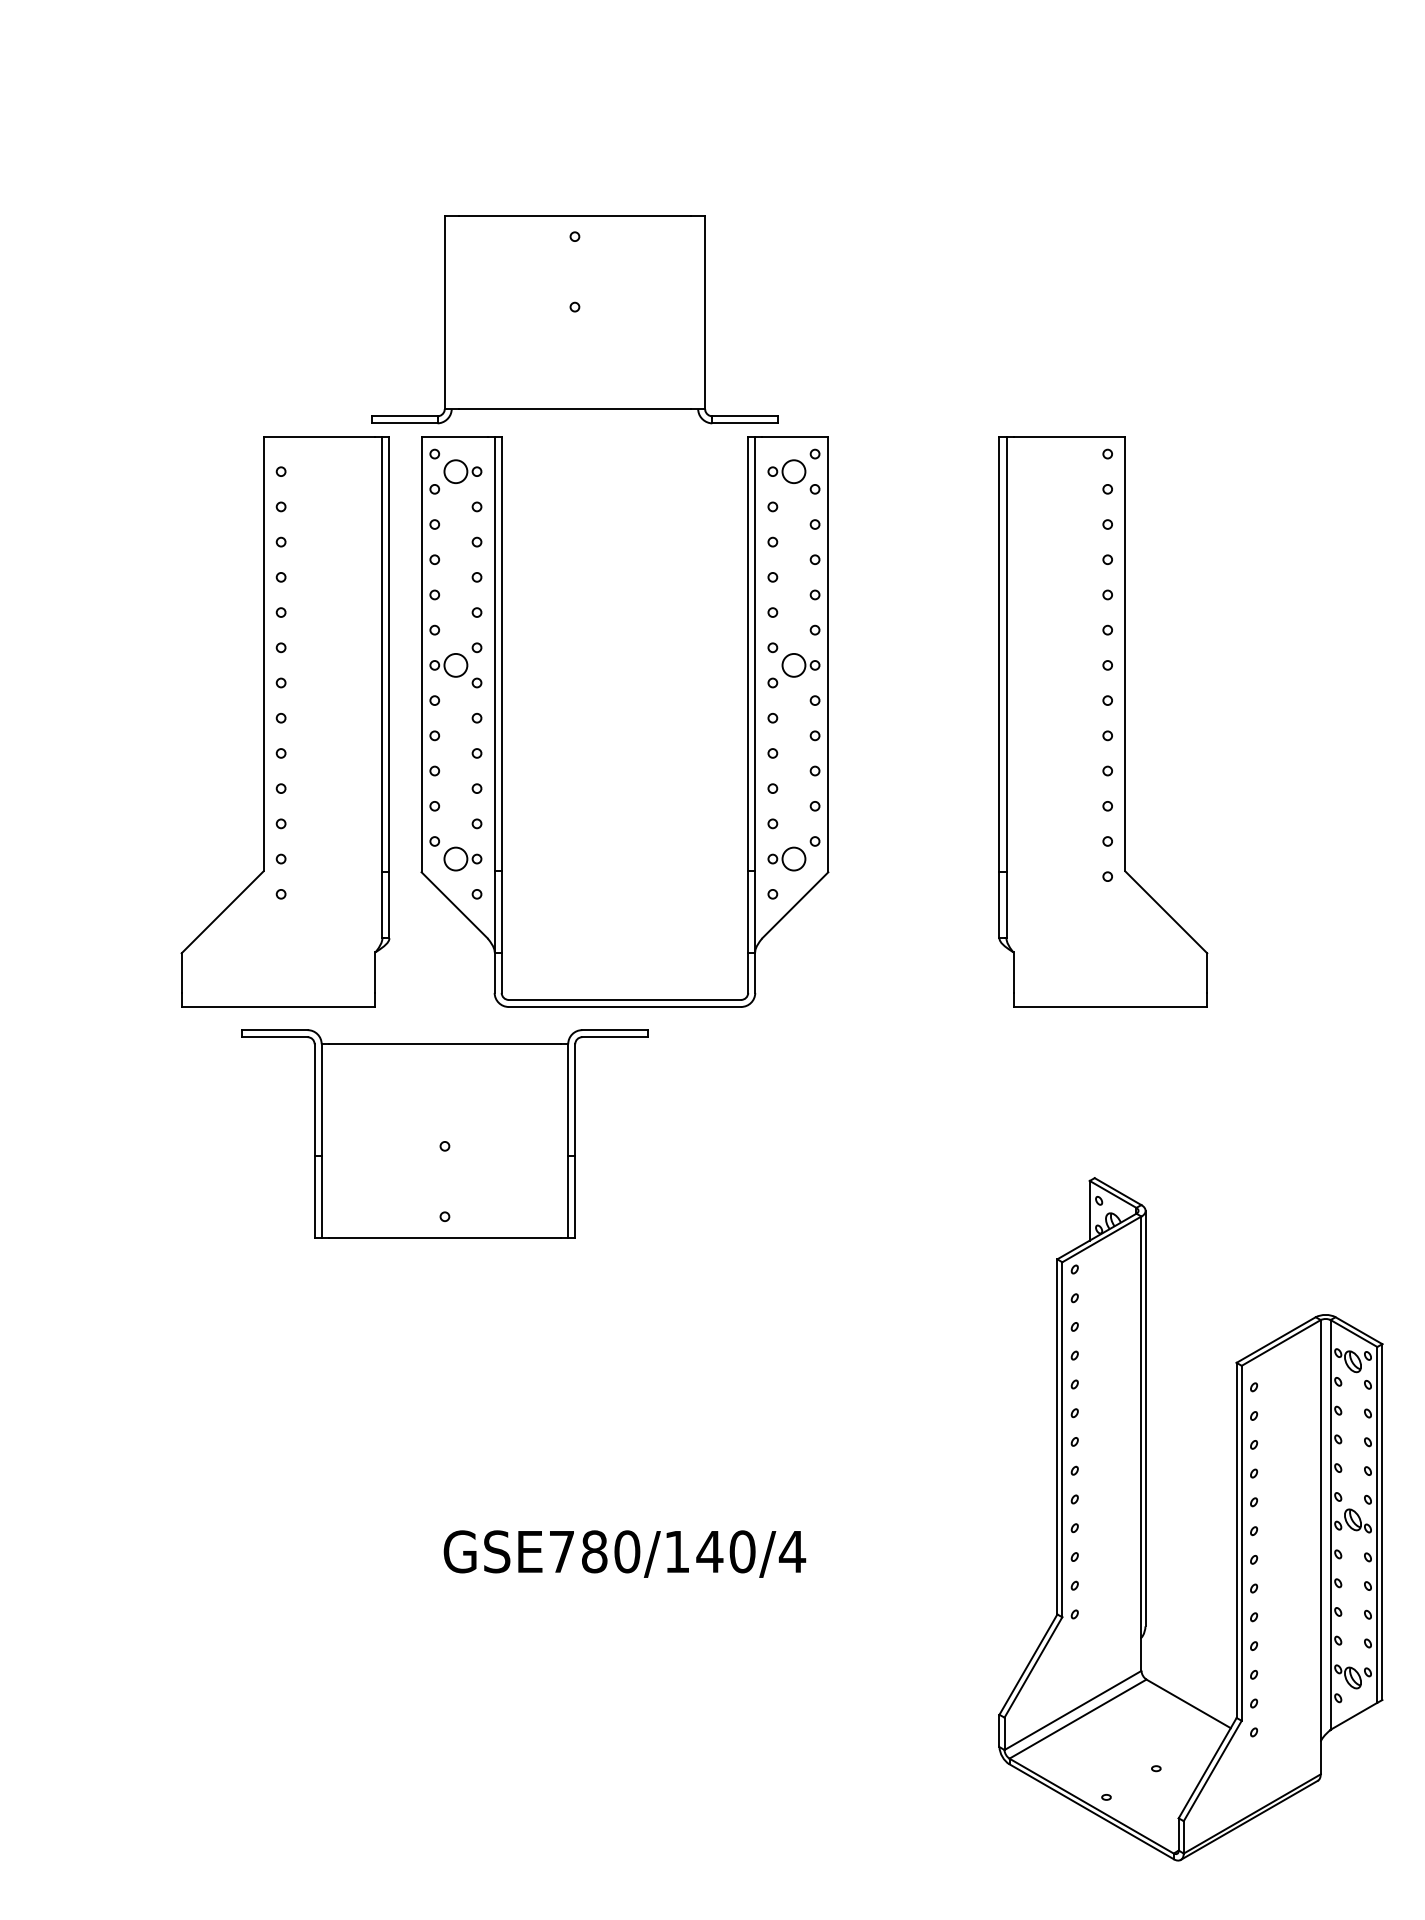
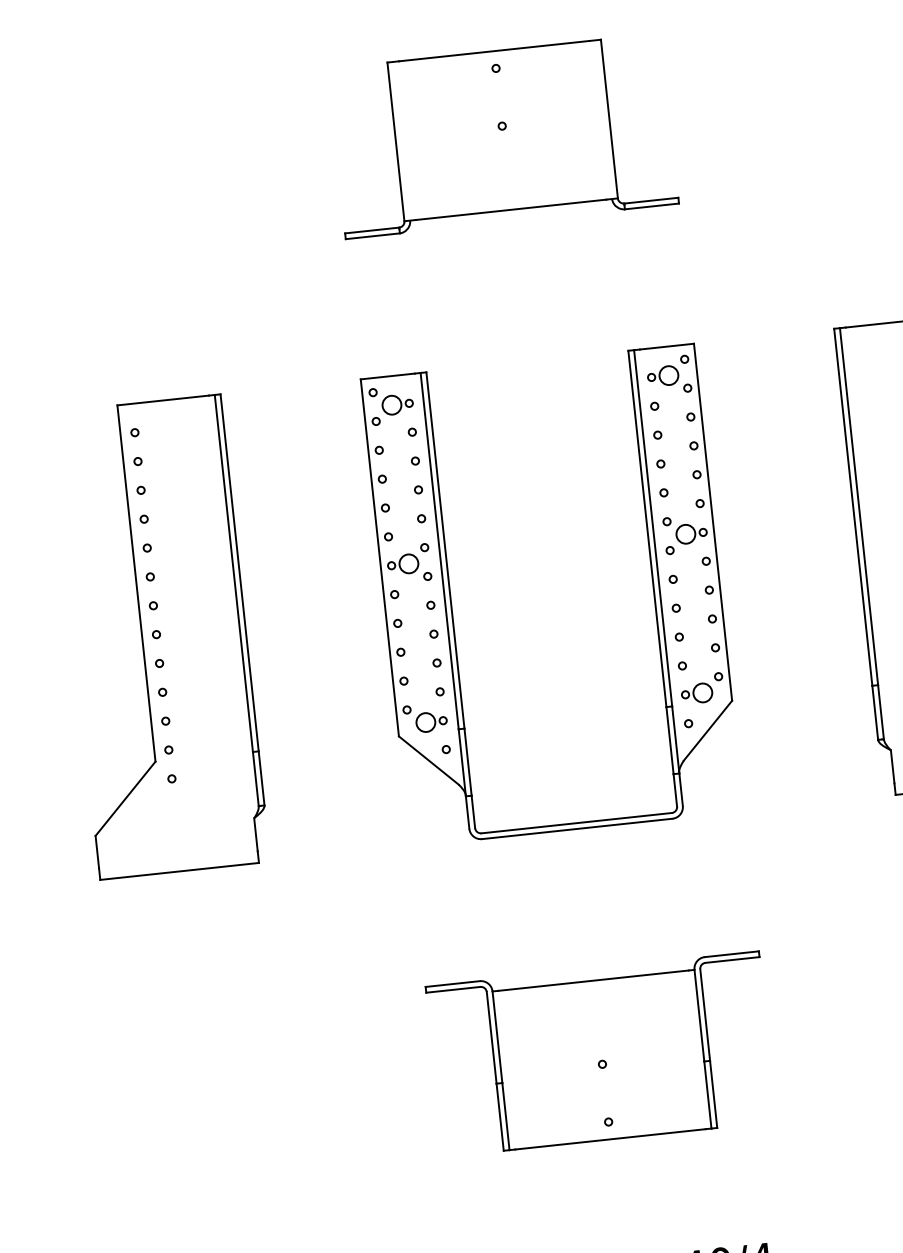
part: (574, 319) -> (502, 136), moved
part: (285, 721) -> (160, 636), moved
part: (444, 1133) -> (600, 1053), moved

